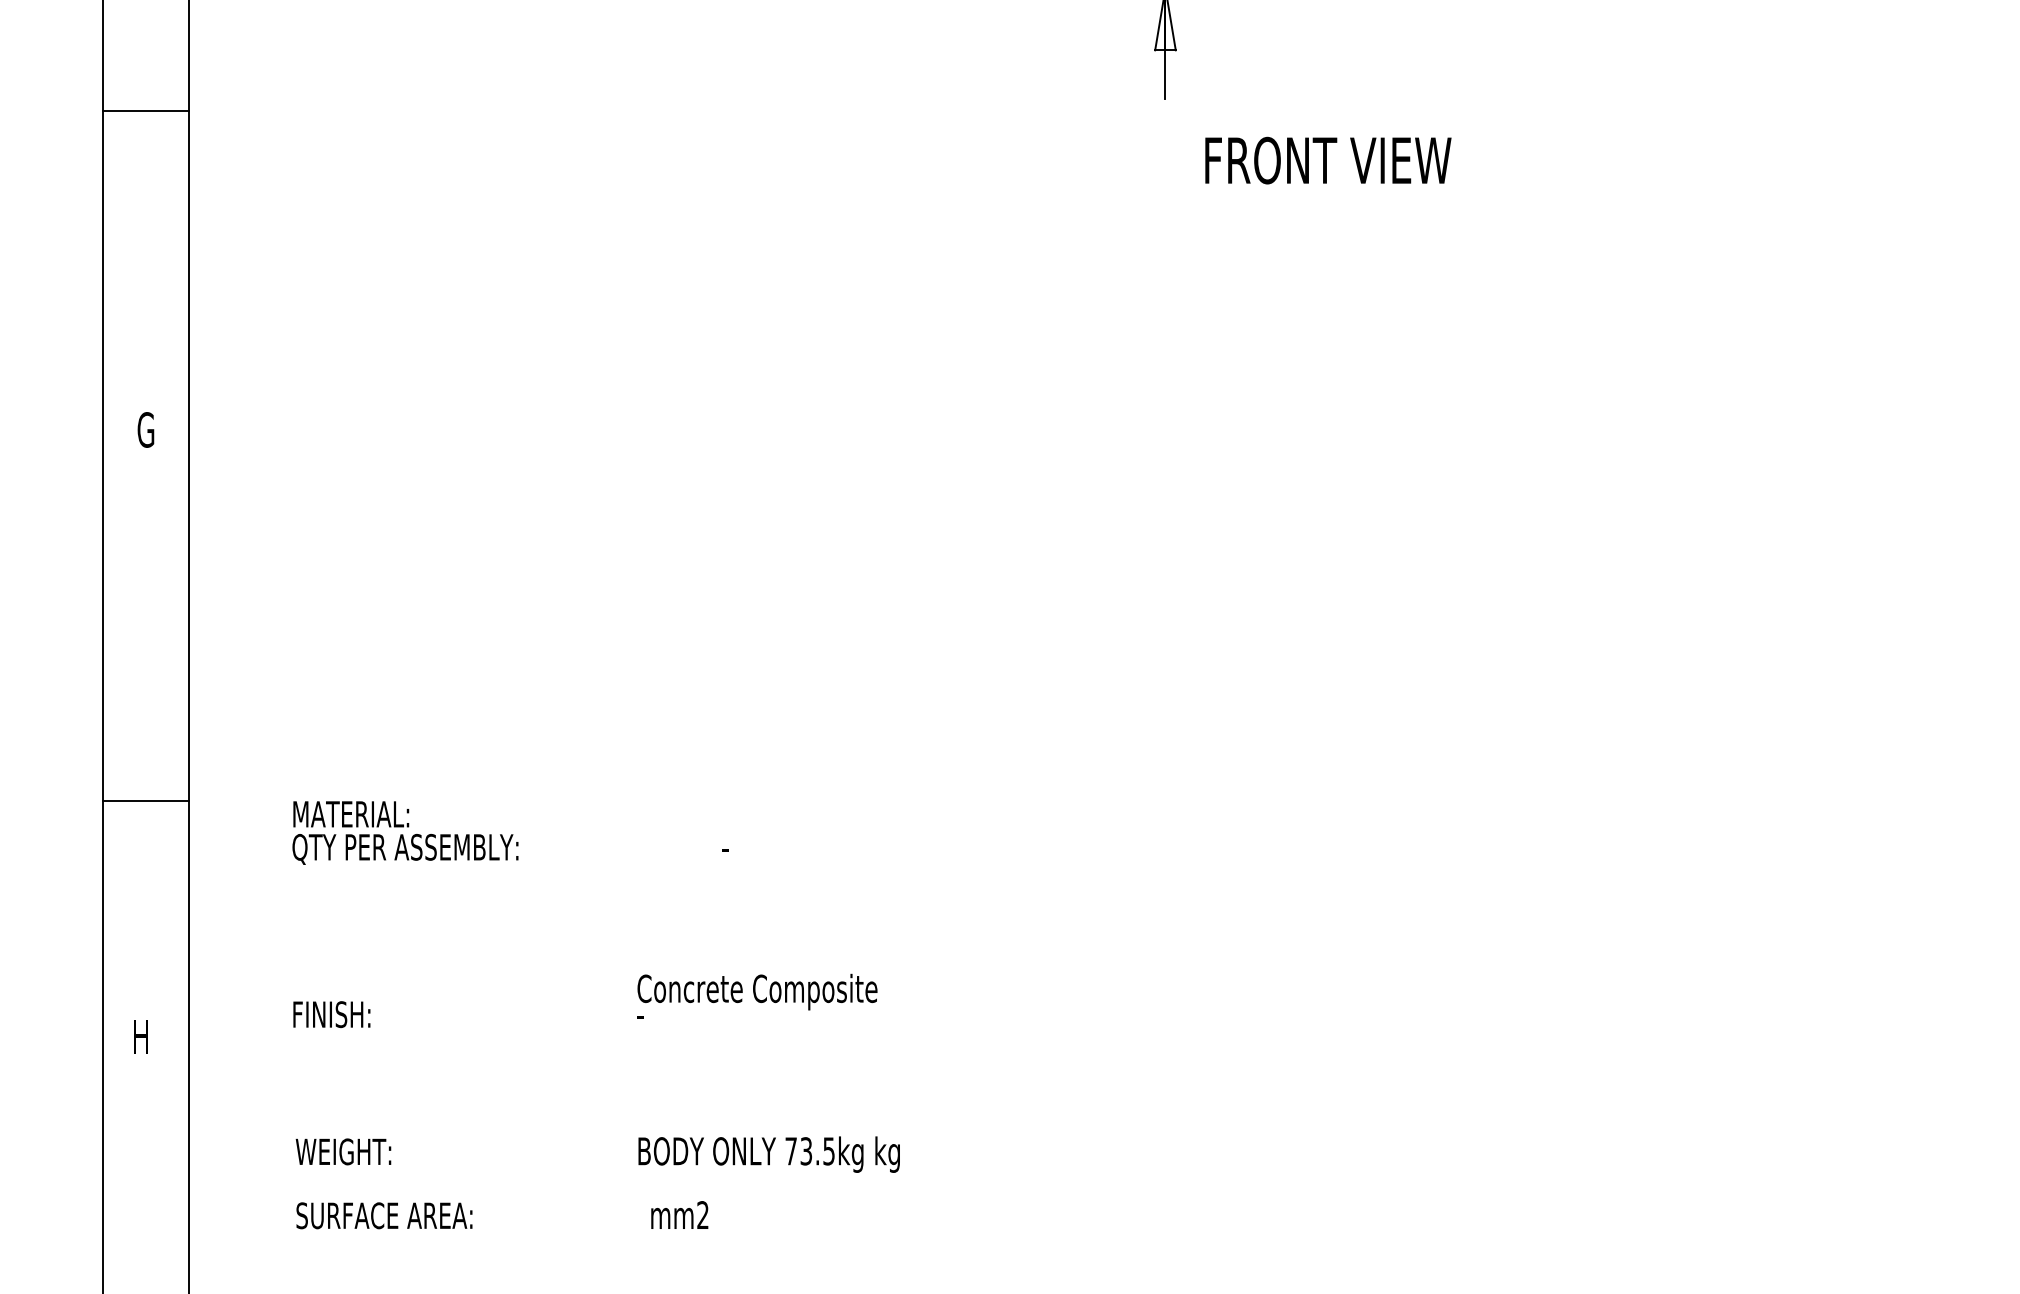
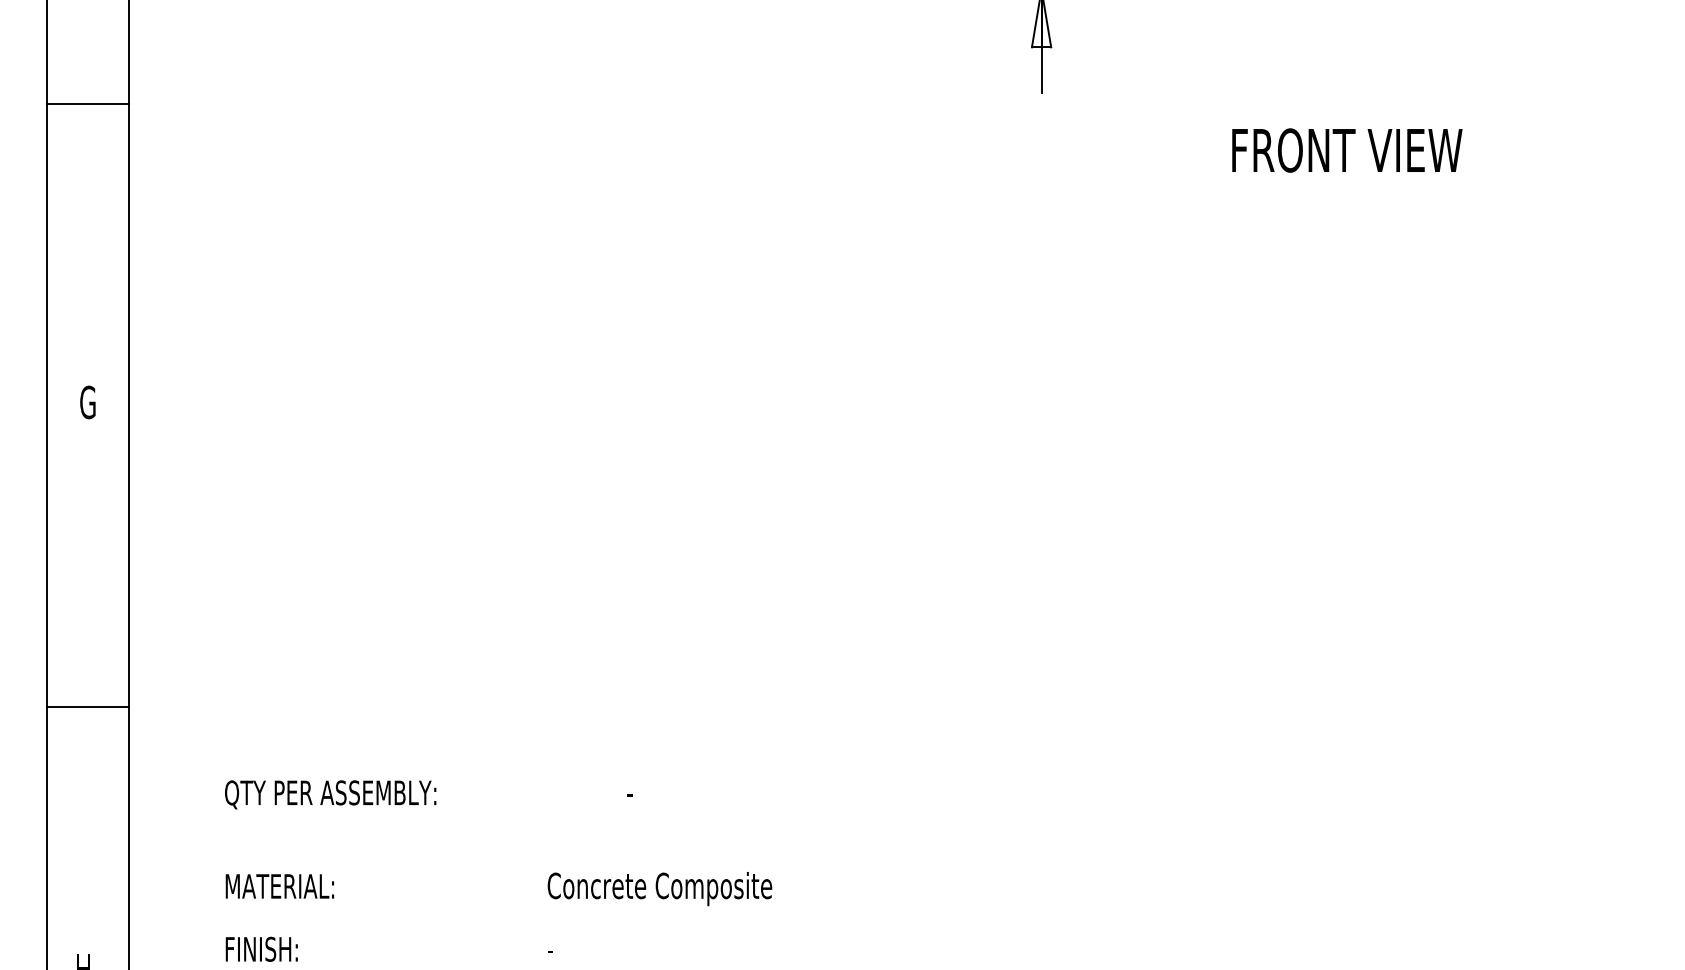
text: (1328, 160) -> (1347, 150), moved
line: (145, 800) -> (87, 706), moved
text: (351, 814) -> (280, 886), moved
text: (757, 991) -> (659, 888), moved

